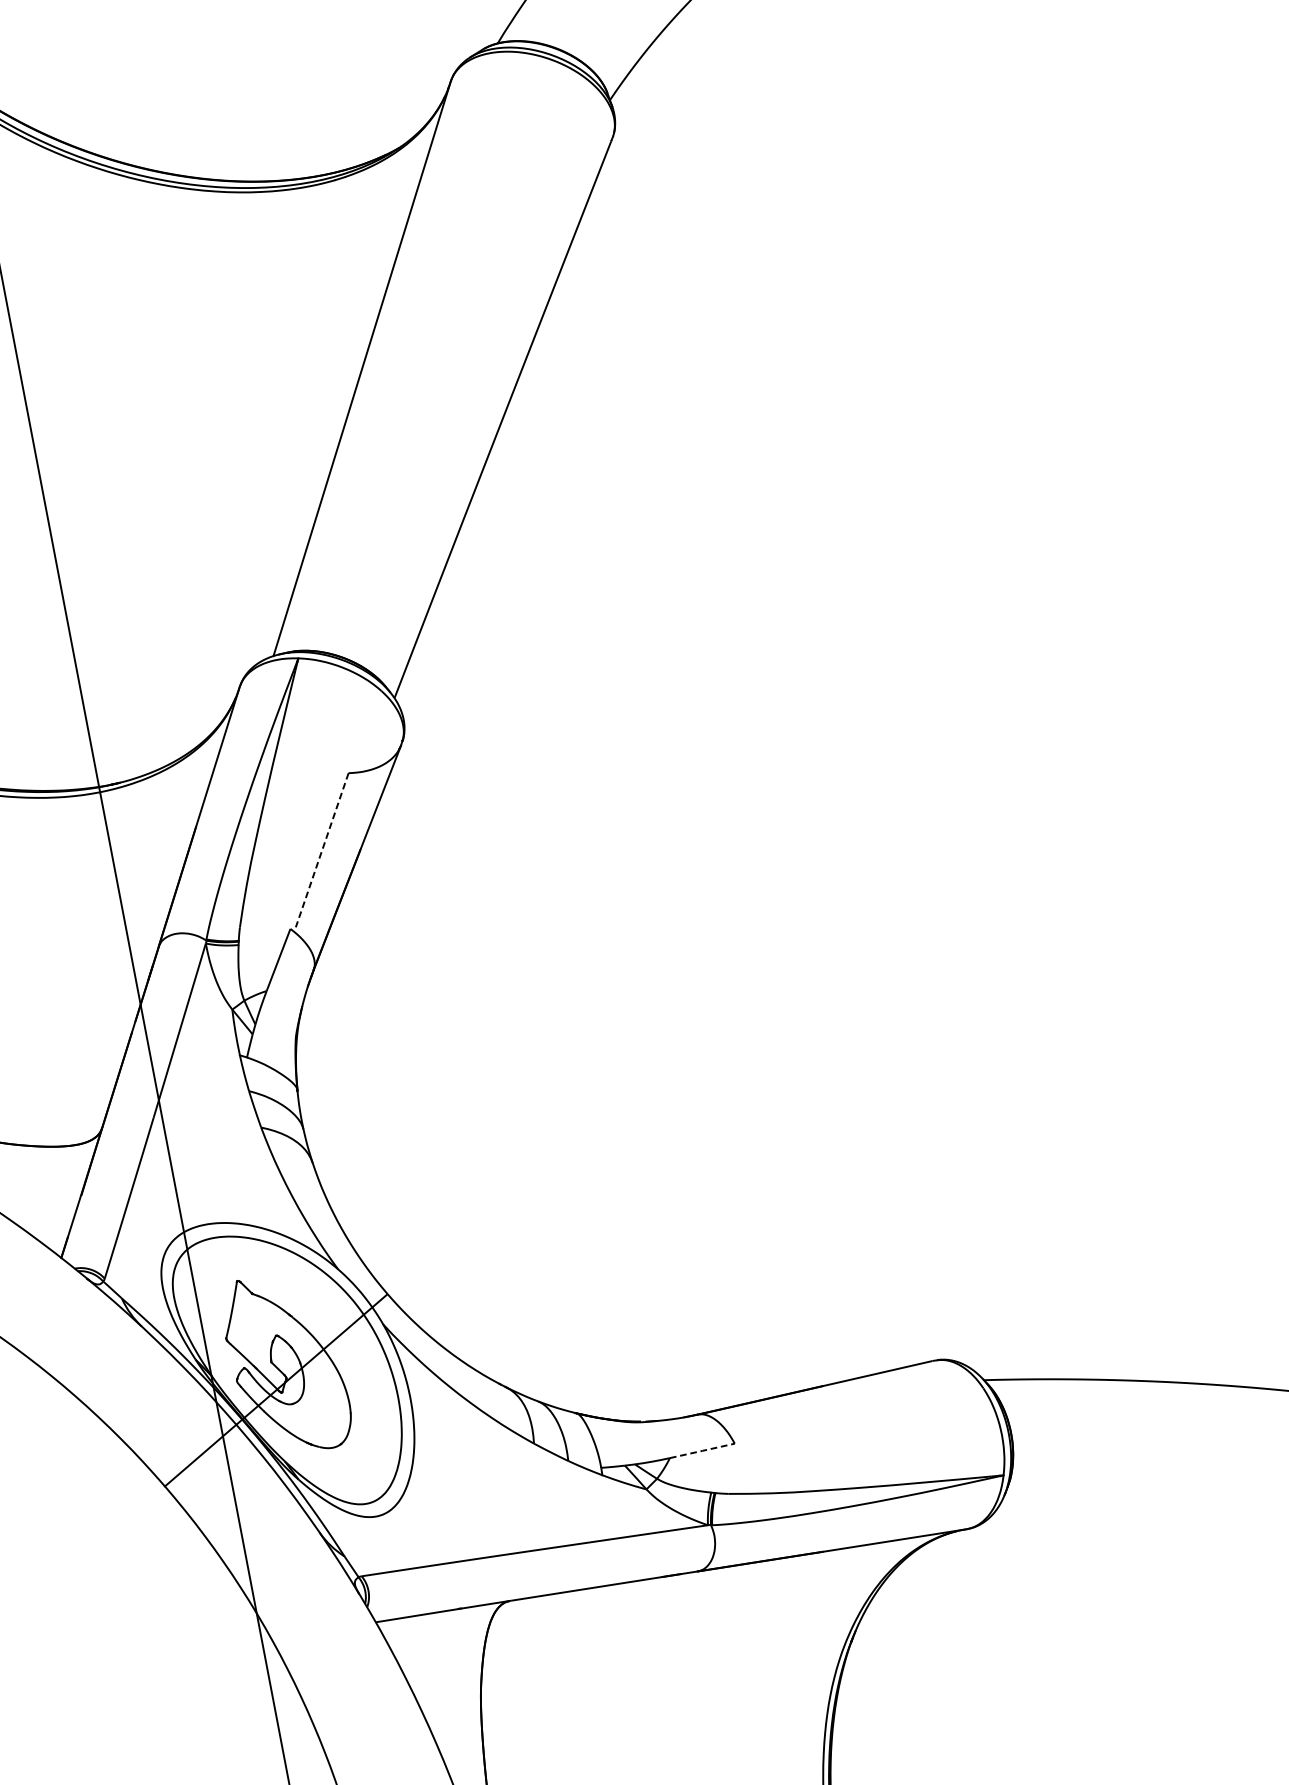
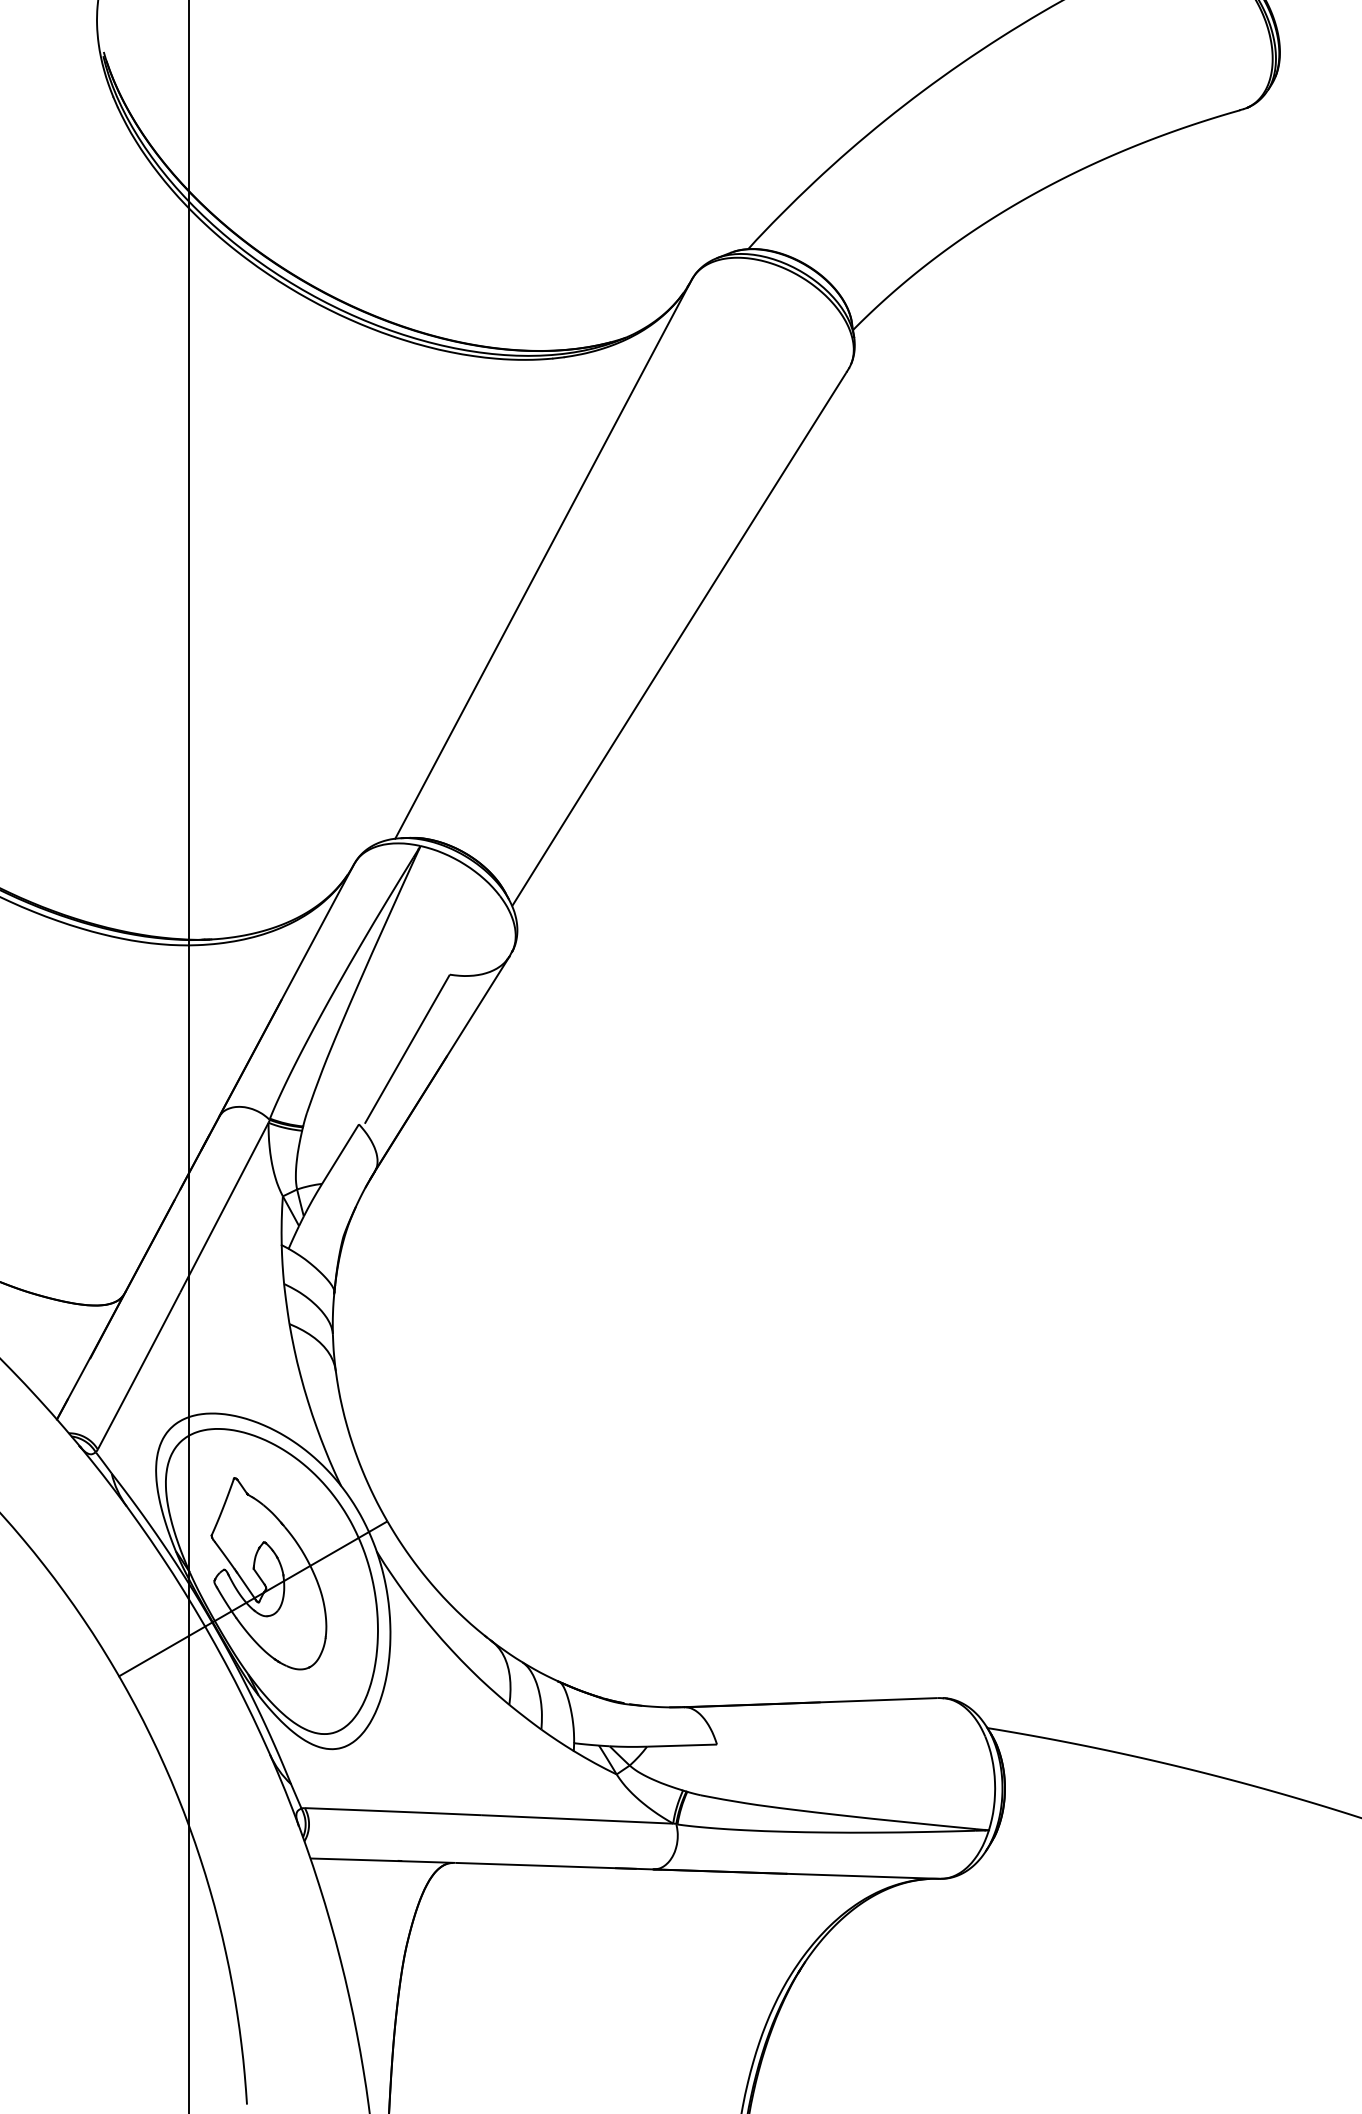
line: (322, 850) -> (407, 1049), dashed -> solid
line: (702, 1450) -> (682, 1745), dashed -> solid

